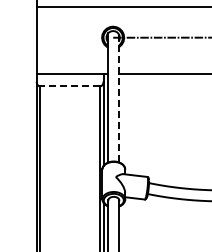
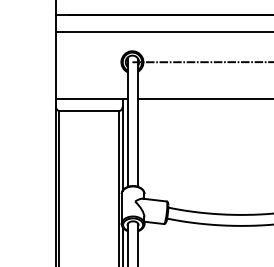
line: (69, 85) -> (88, 110), dashed -> solid
line: (119, 101) -> (138, 126), dashed -> solid

